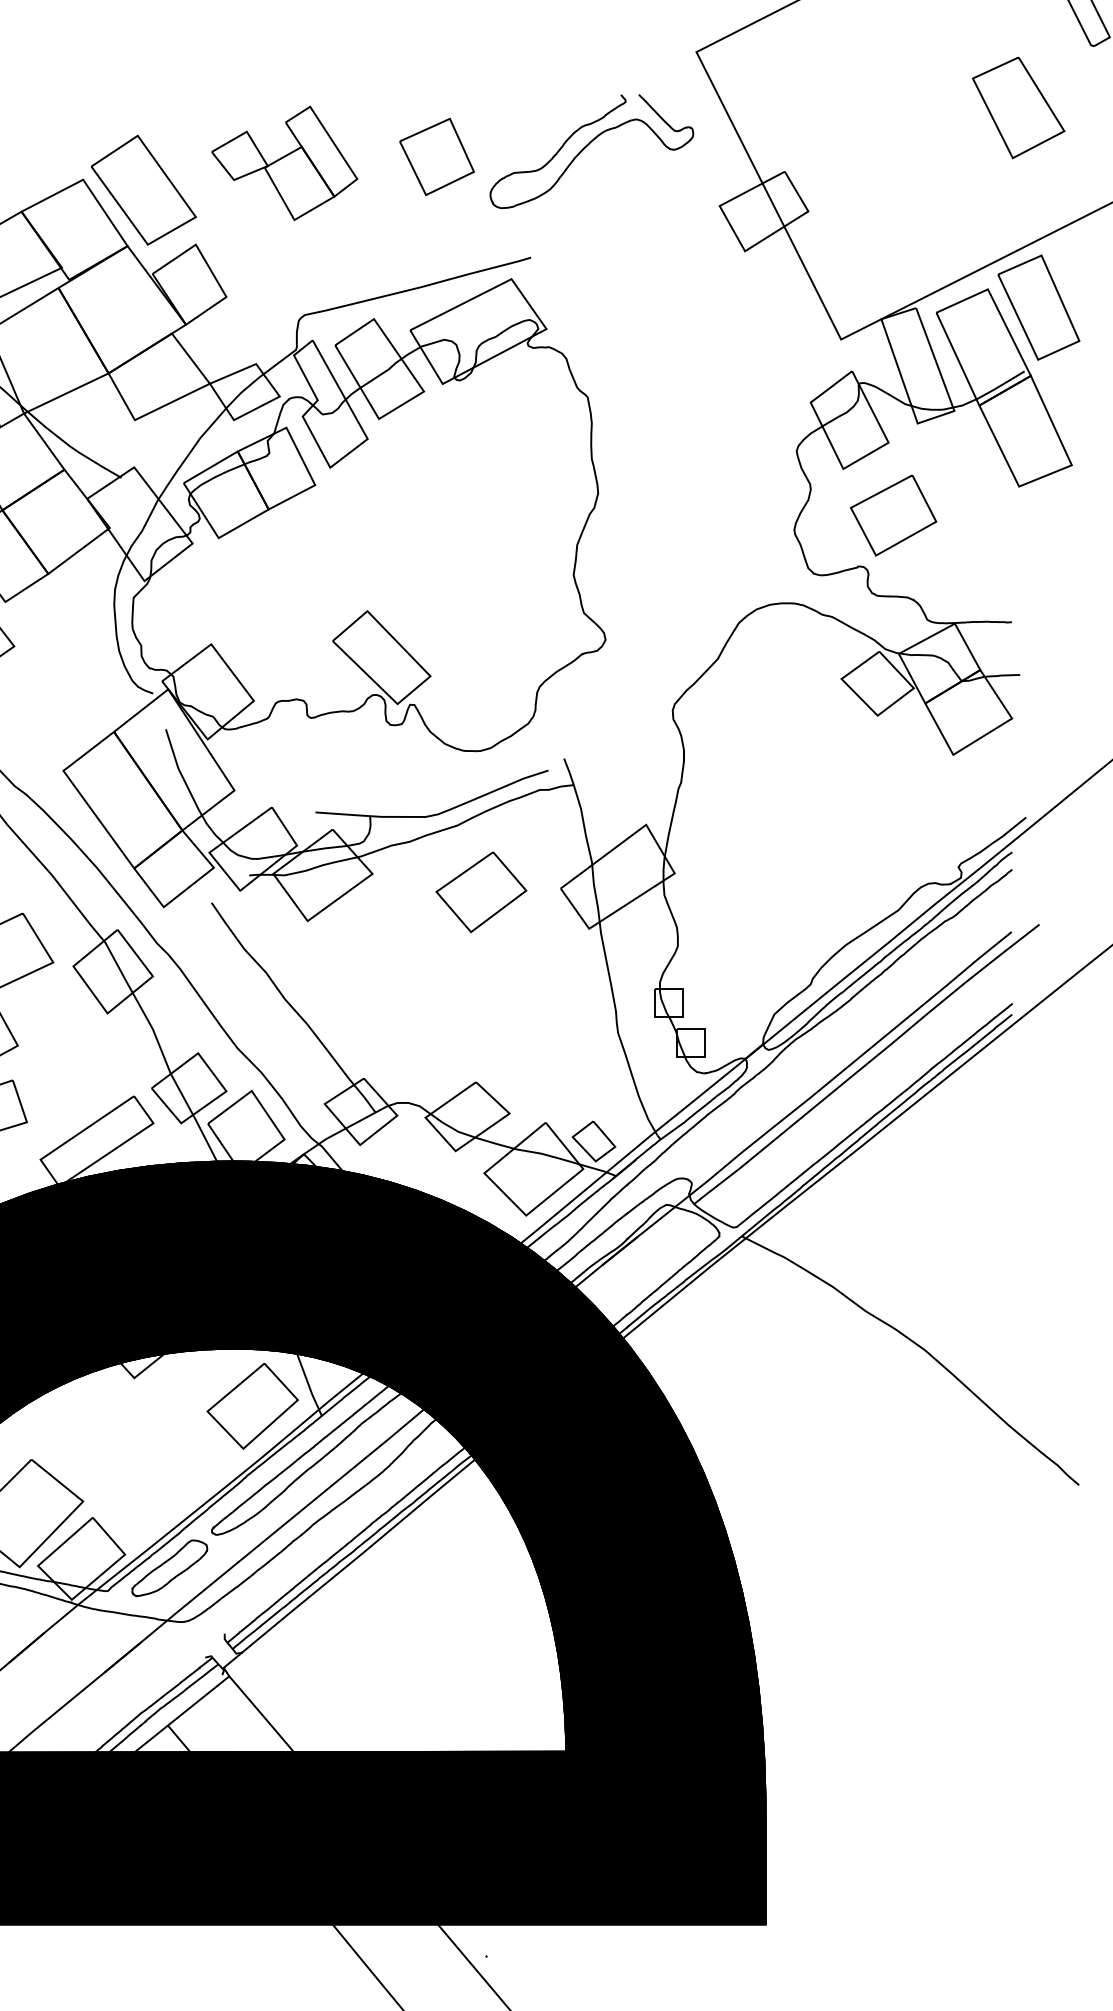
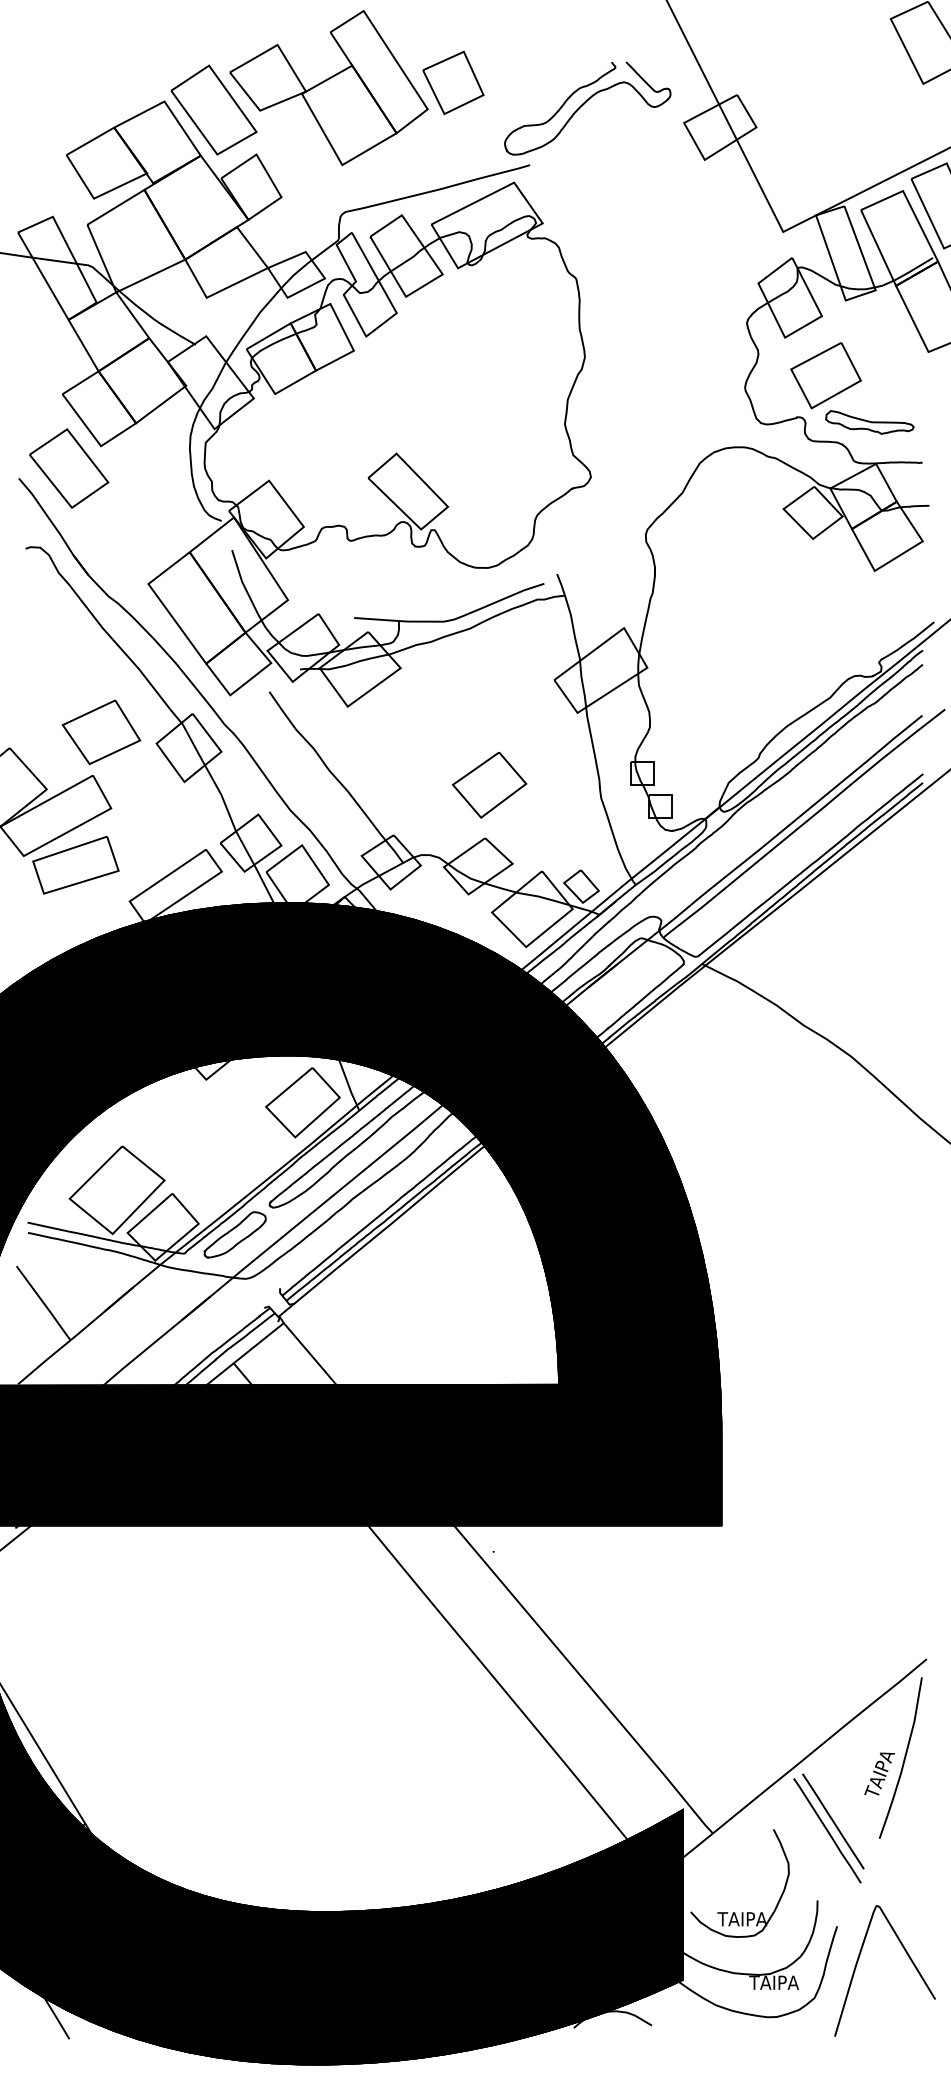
curve: (587, 146) -> (584, 104), moved
part: (284, 163) -> (328, 88), size x1.67
part: (946, 572) -> (869, 422), added
part: (481, 891) -> (489, 784), moved

